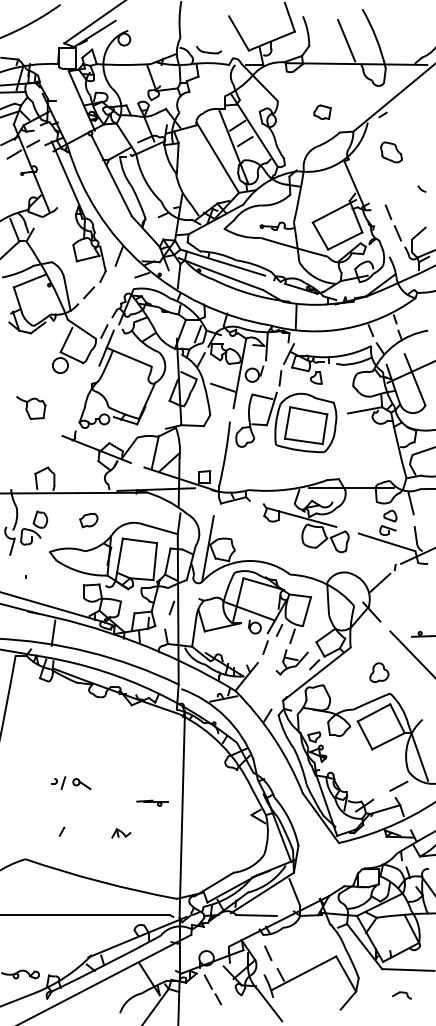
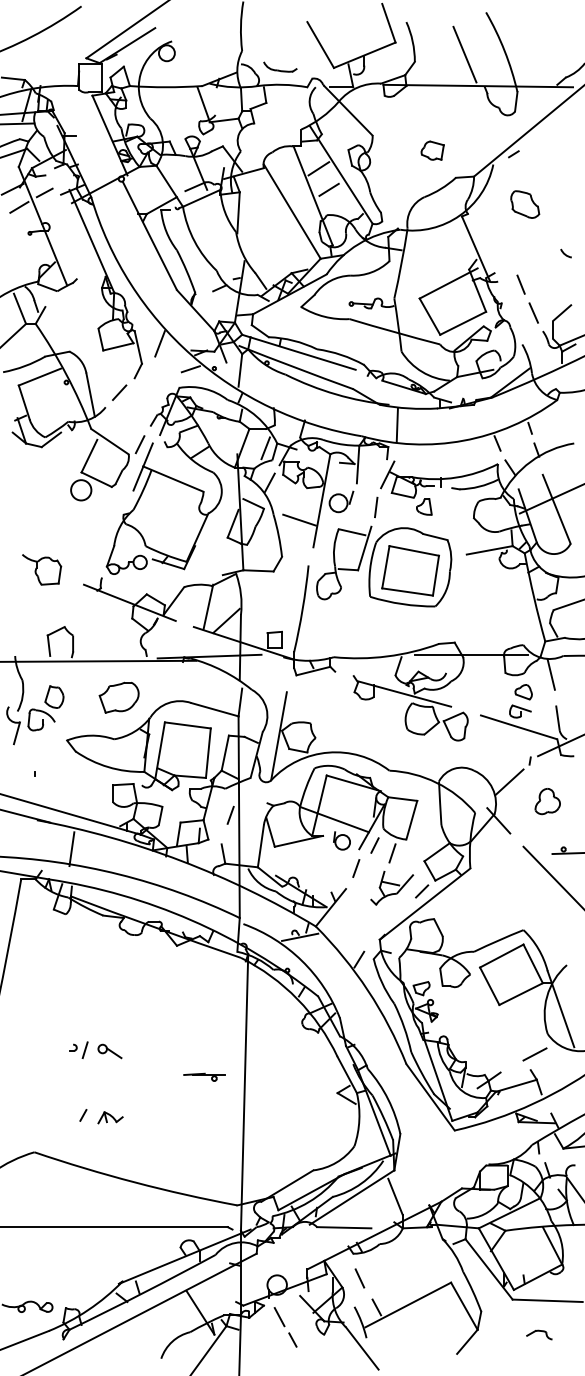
part: (31, 407) -> (42, 569), moved
part: (88, 520) -> (118, 698), size x1.67
part: (379, 672) -> (547, 801), moved
part: (121, 833) -> (110, 1117), moved

